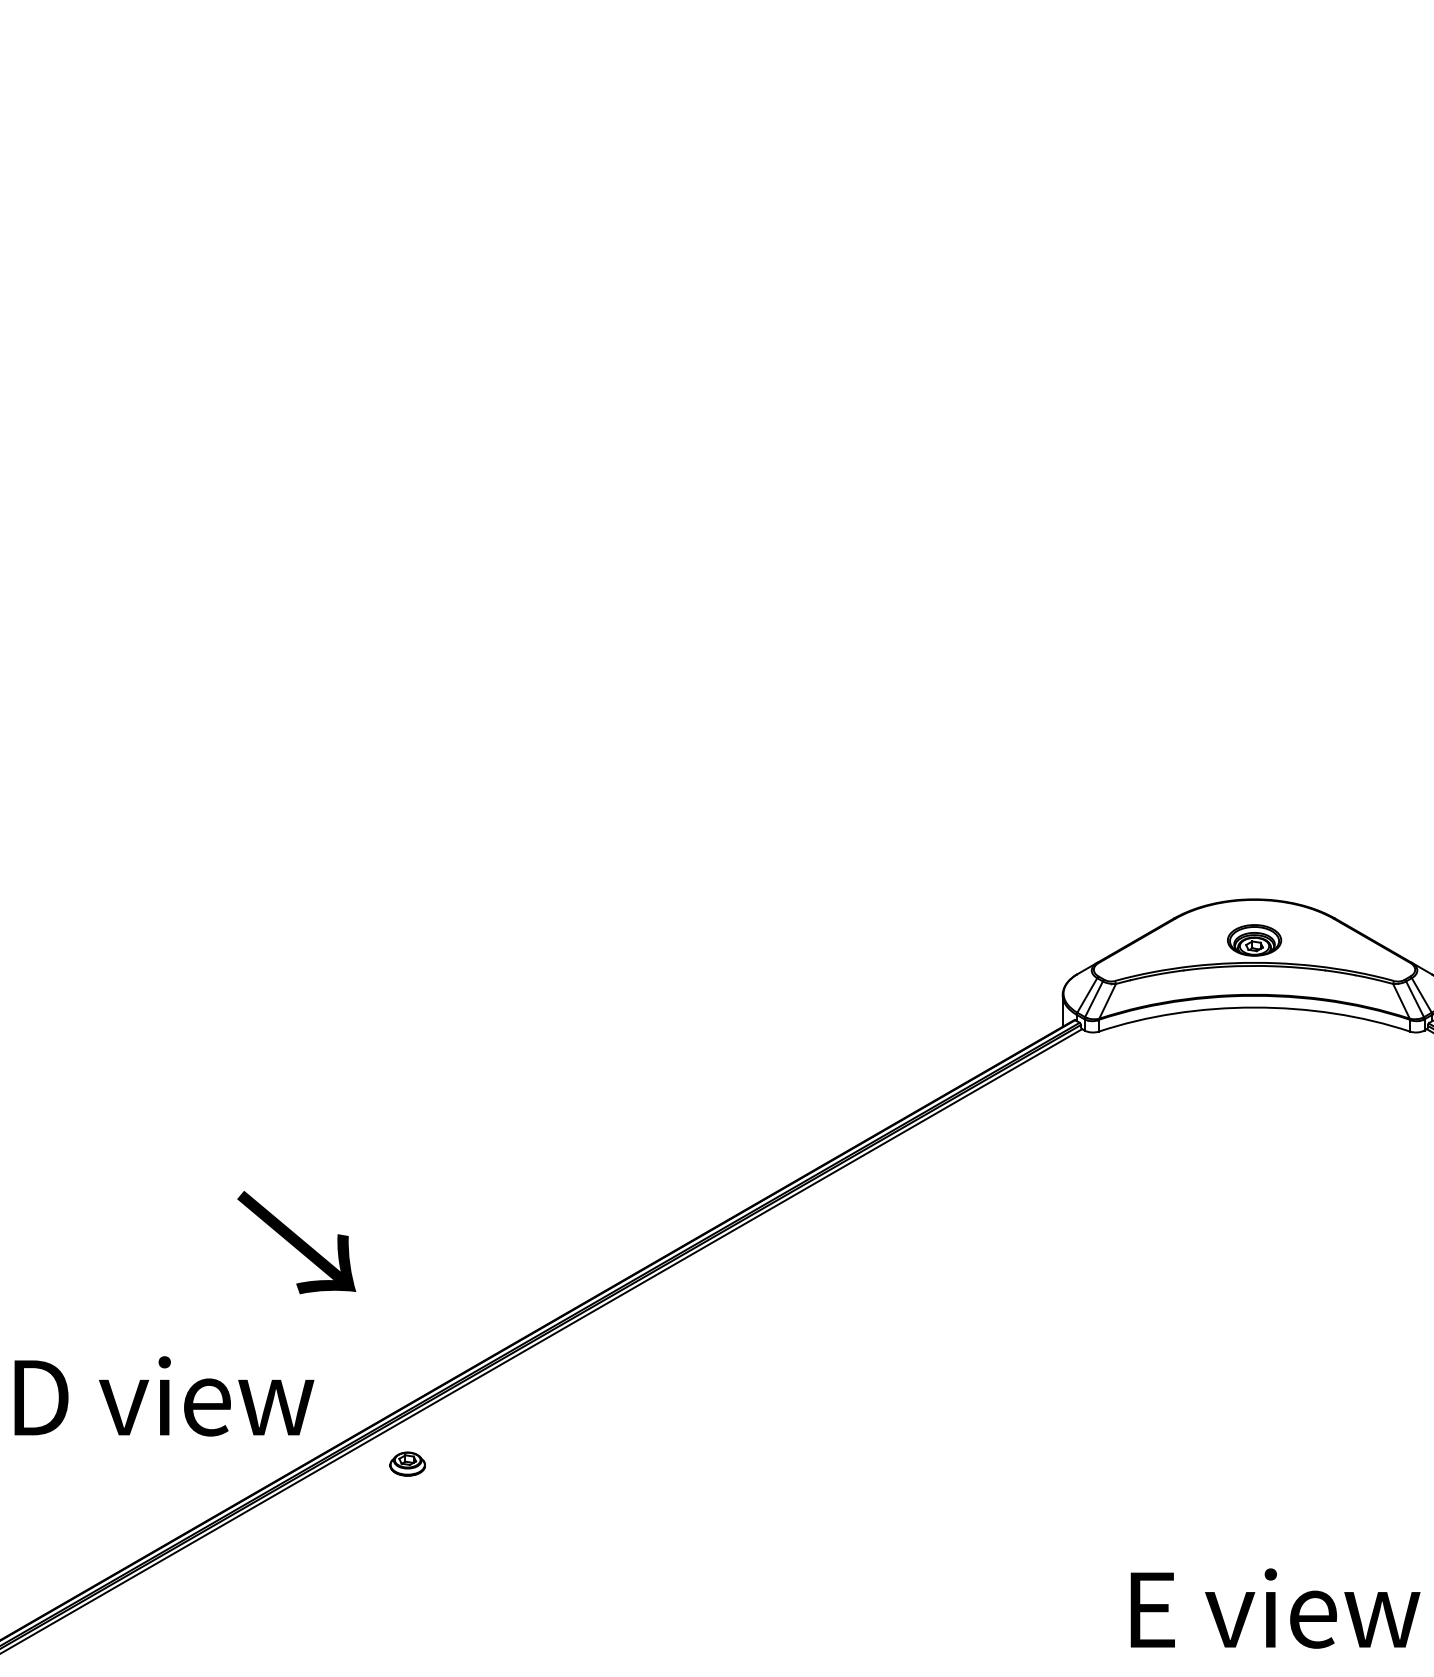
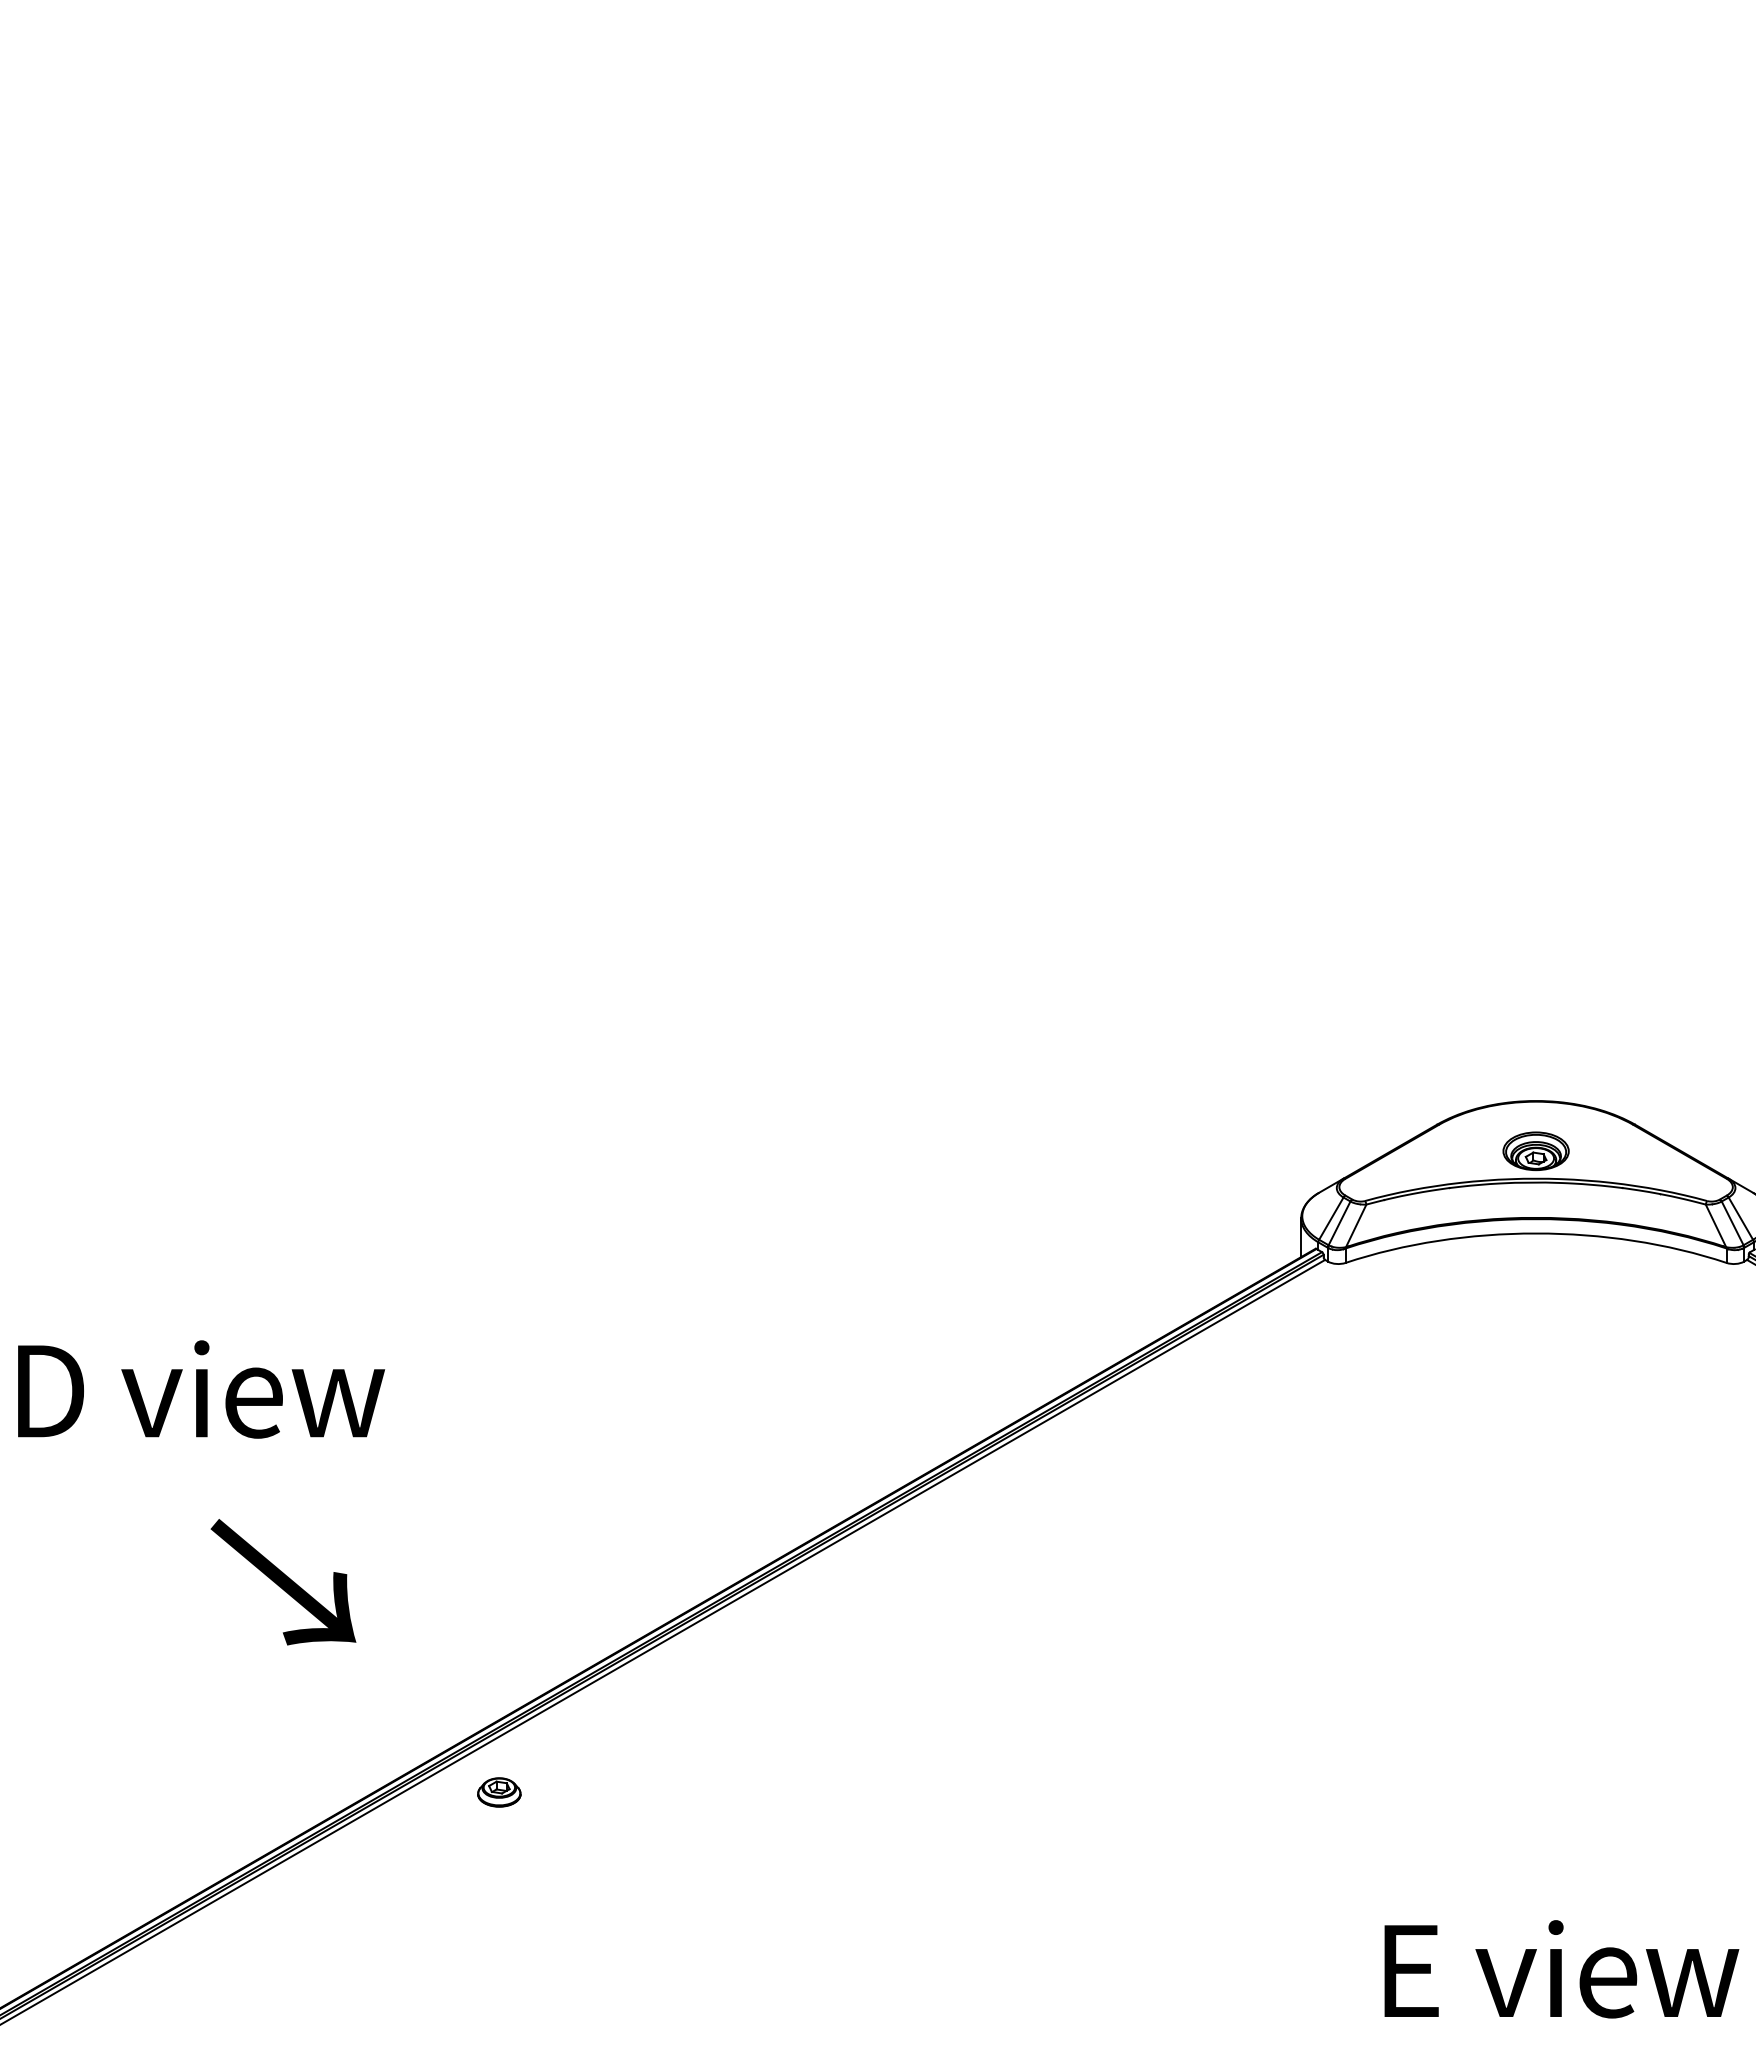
text: (296, 1242) -> (283, 1582), moved
text: (164, 1396) -> (201, 1389), moved

